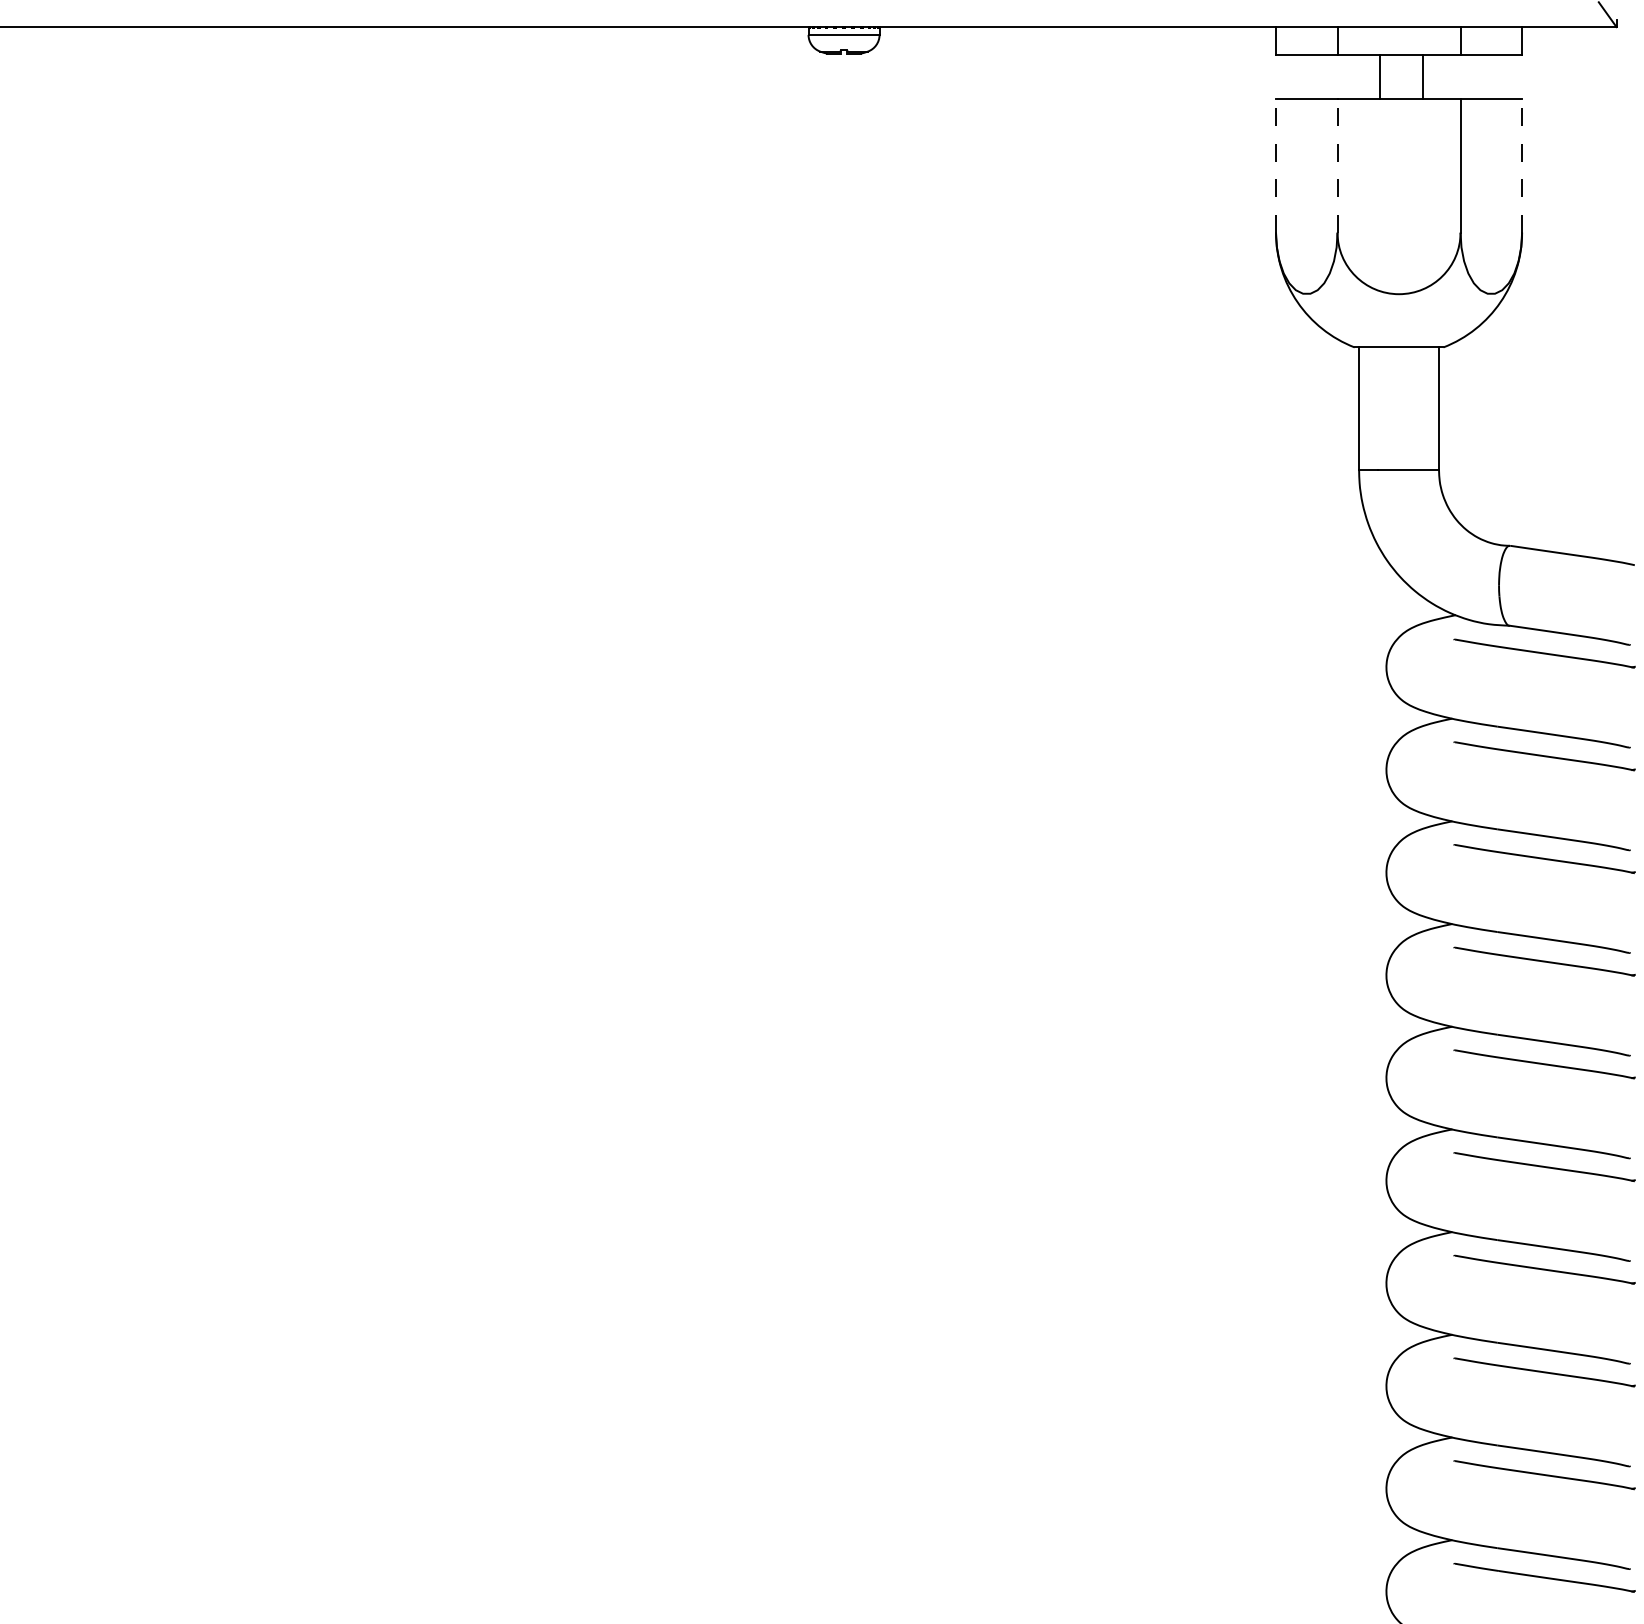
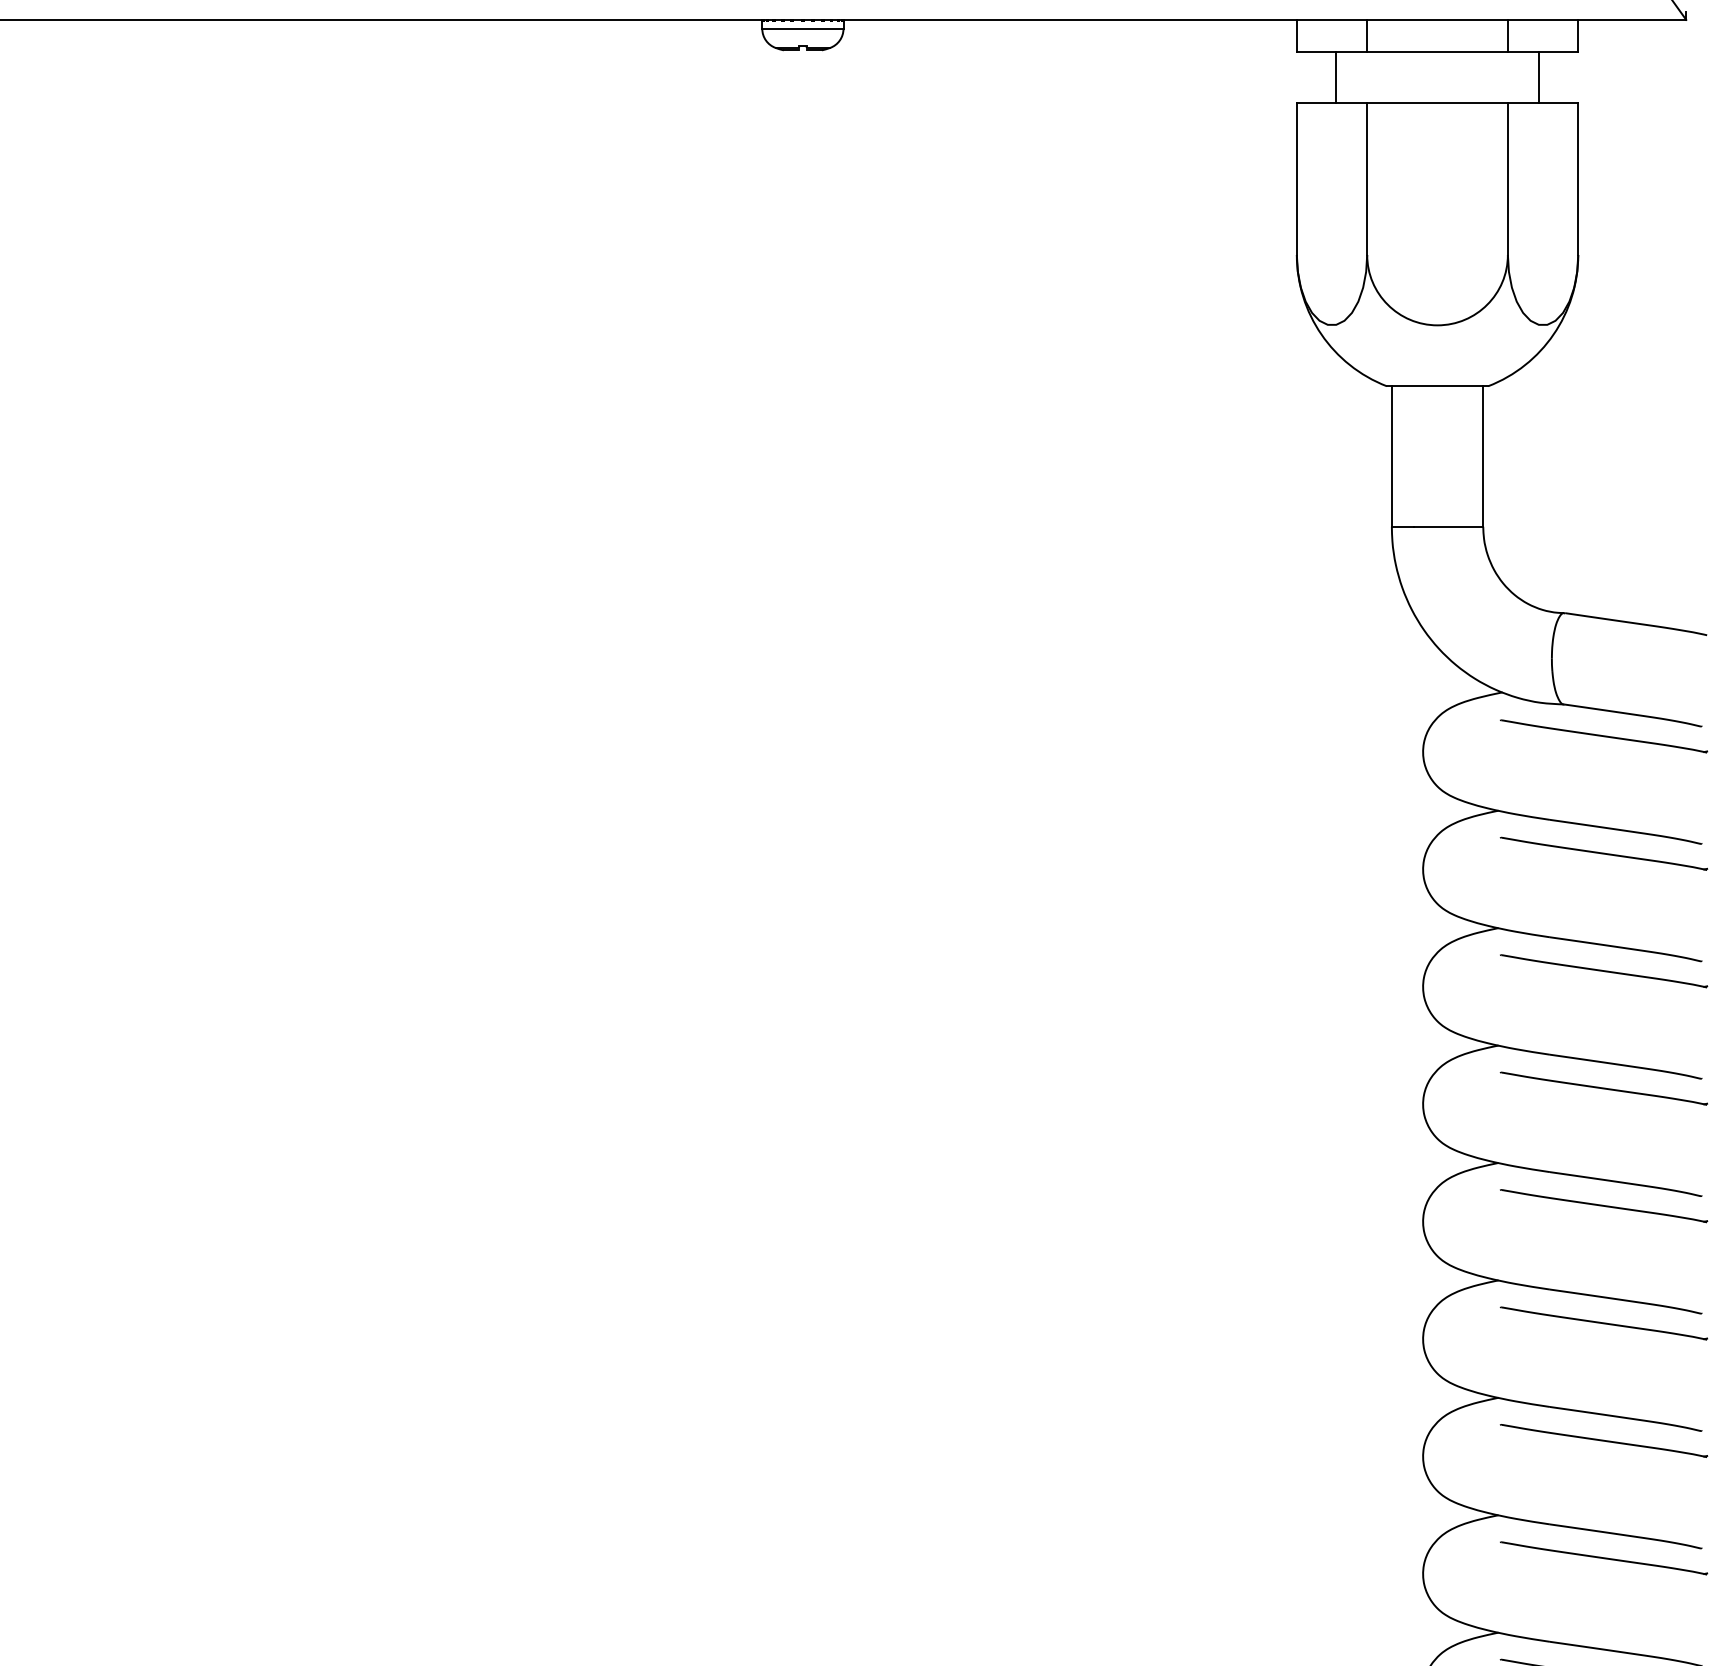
line: (1380, 77) -> (1336, 77), moved
line: (1422, 77) -> (1538, 77), moved
line: (1276, 166) -> (1297, 179), dashed -> solid
line: (1337, 166) -> (1367, 179), dashed -> solid
line: (1522, 166) -> (1578, 179), dashed -> solid

